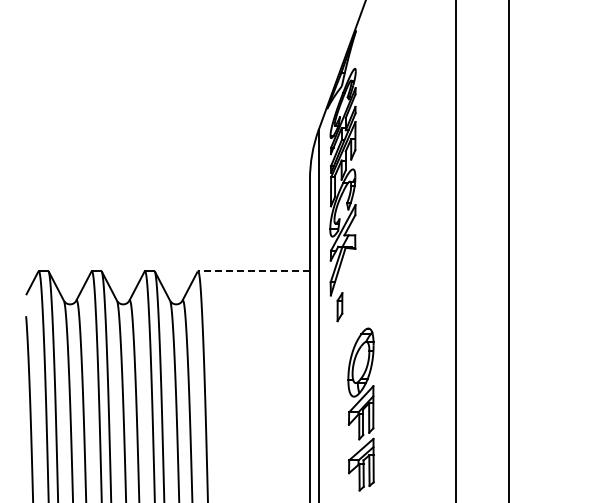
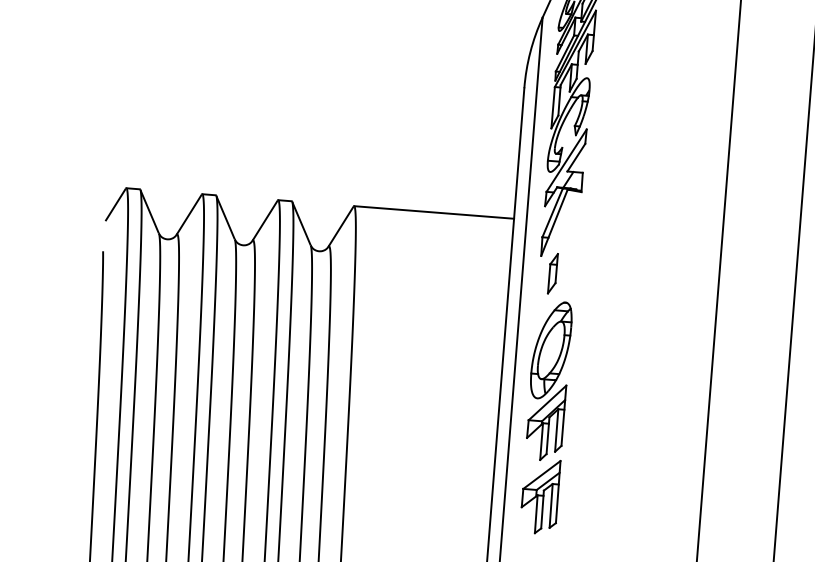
line: (254, 271) -> (434, 213), dashed -> solid
part: (360, 409) -> (545, 417), moved

